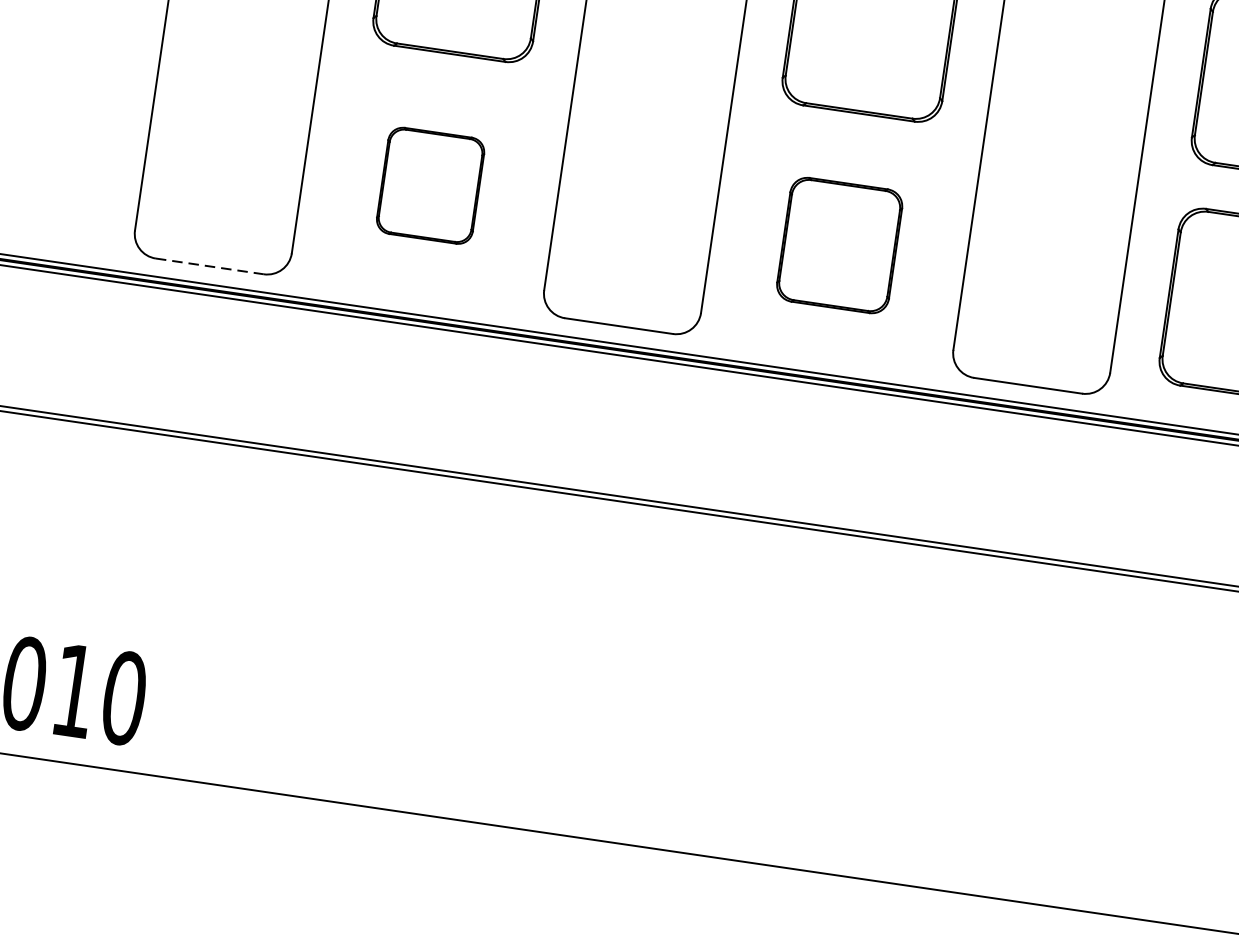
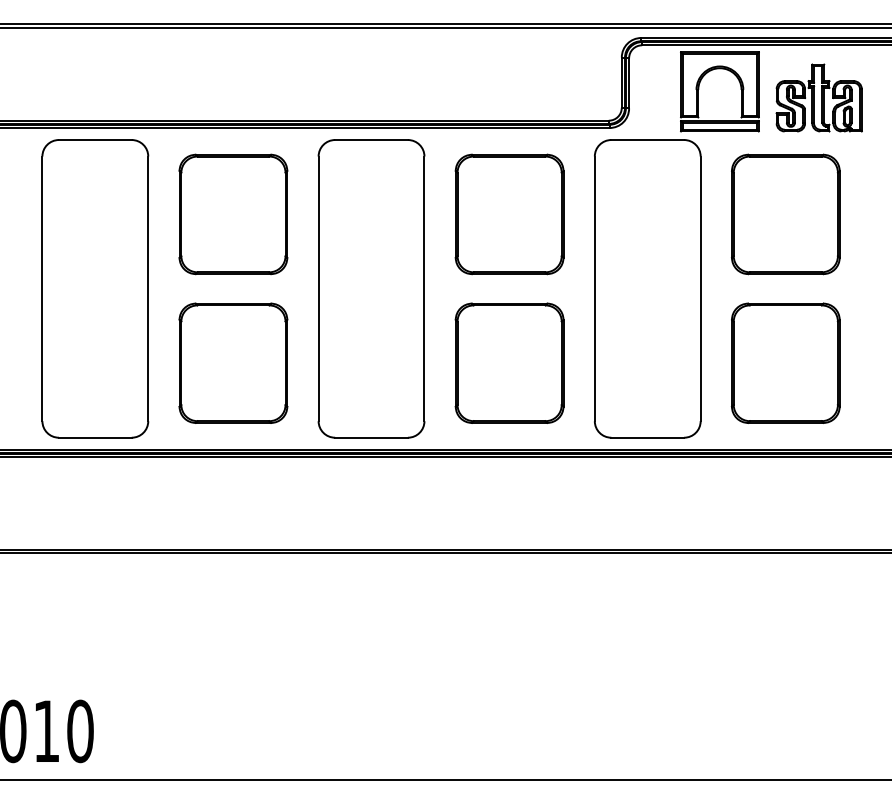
part: (430, 184) -> (233, 362), size x1.67
part: (839, 244) -> (509, 362), size x1.43
line: (210, 266) -> (95, 437), dashed -> solid

